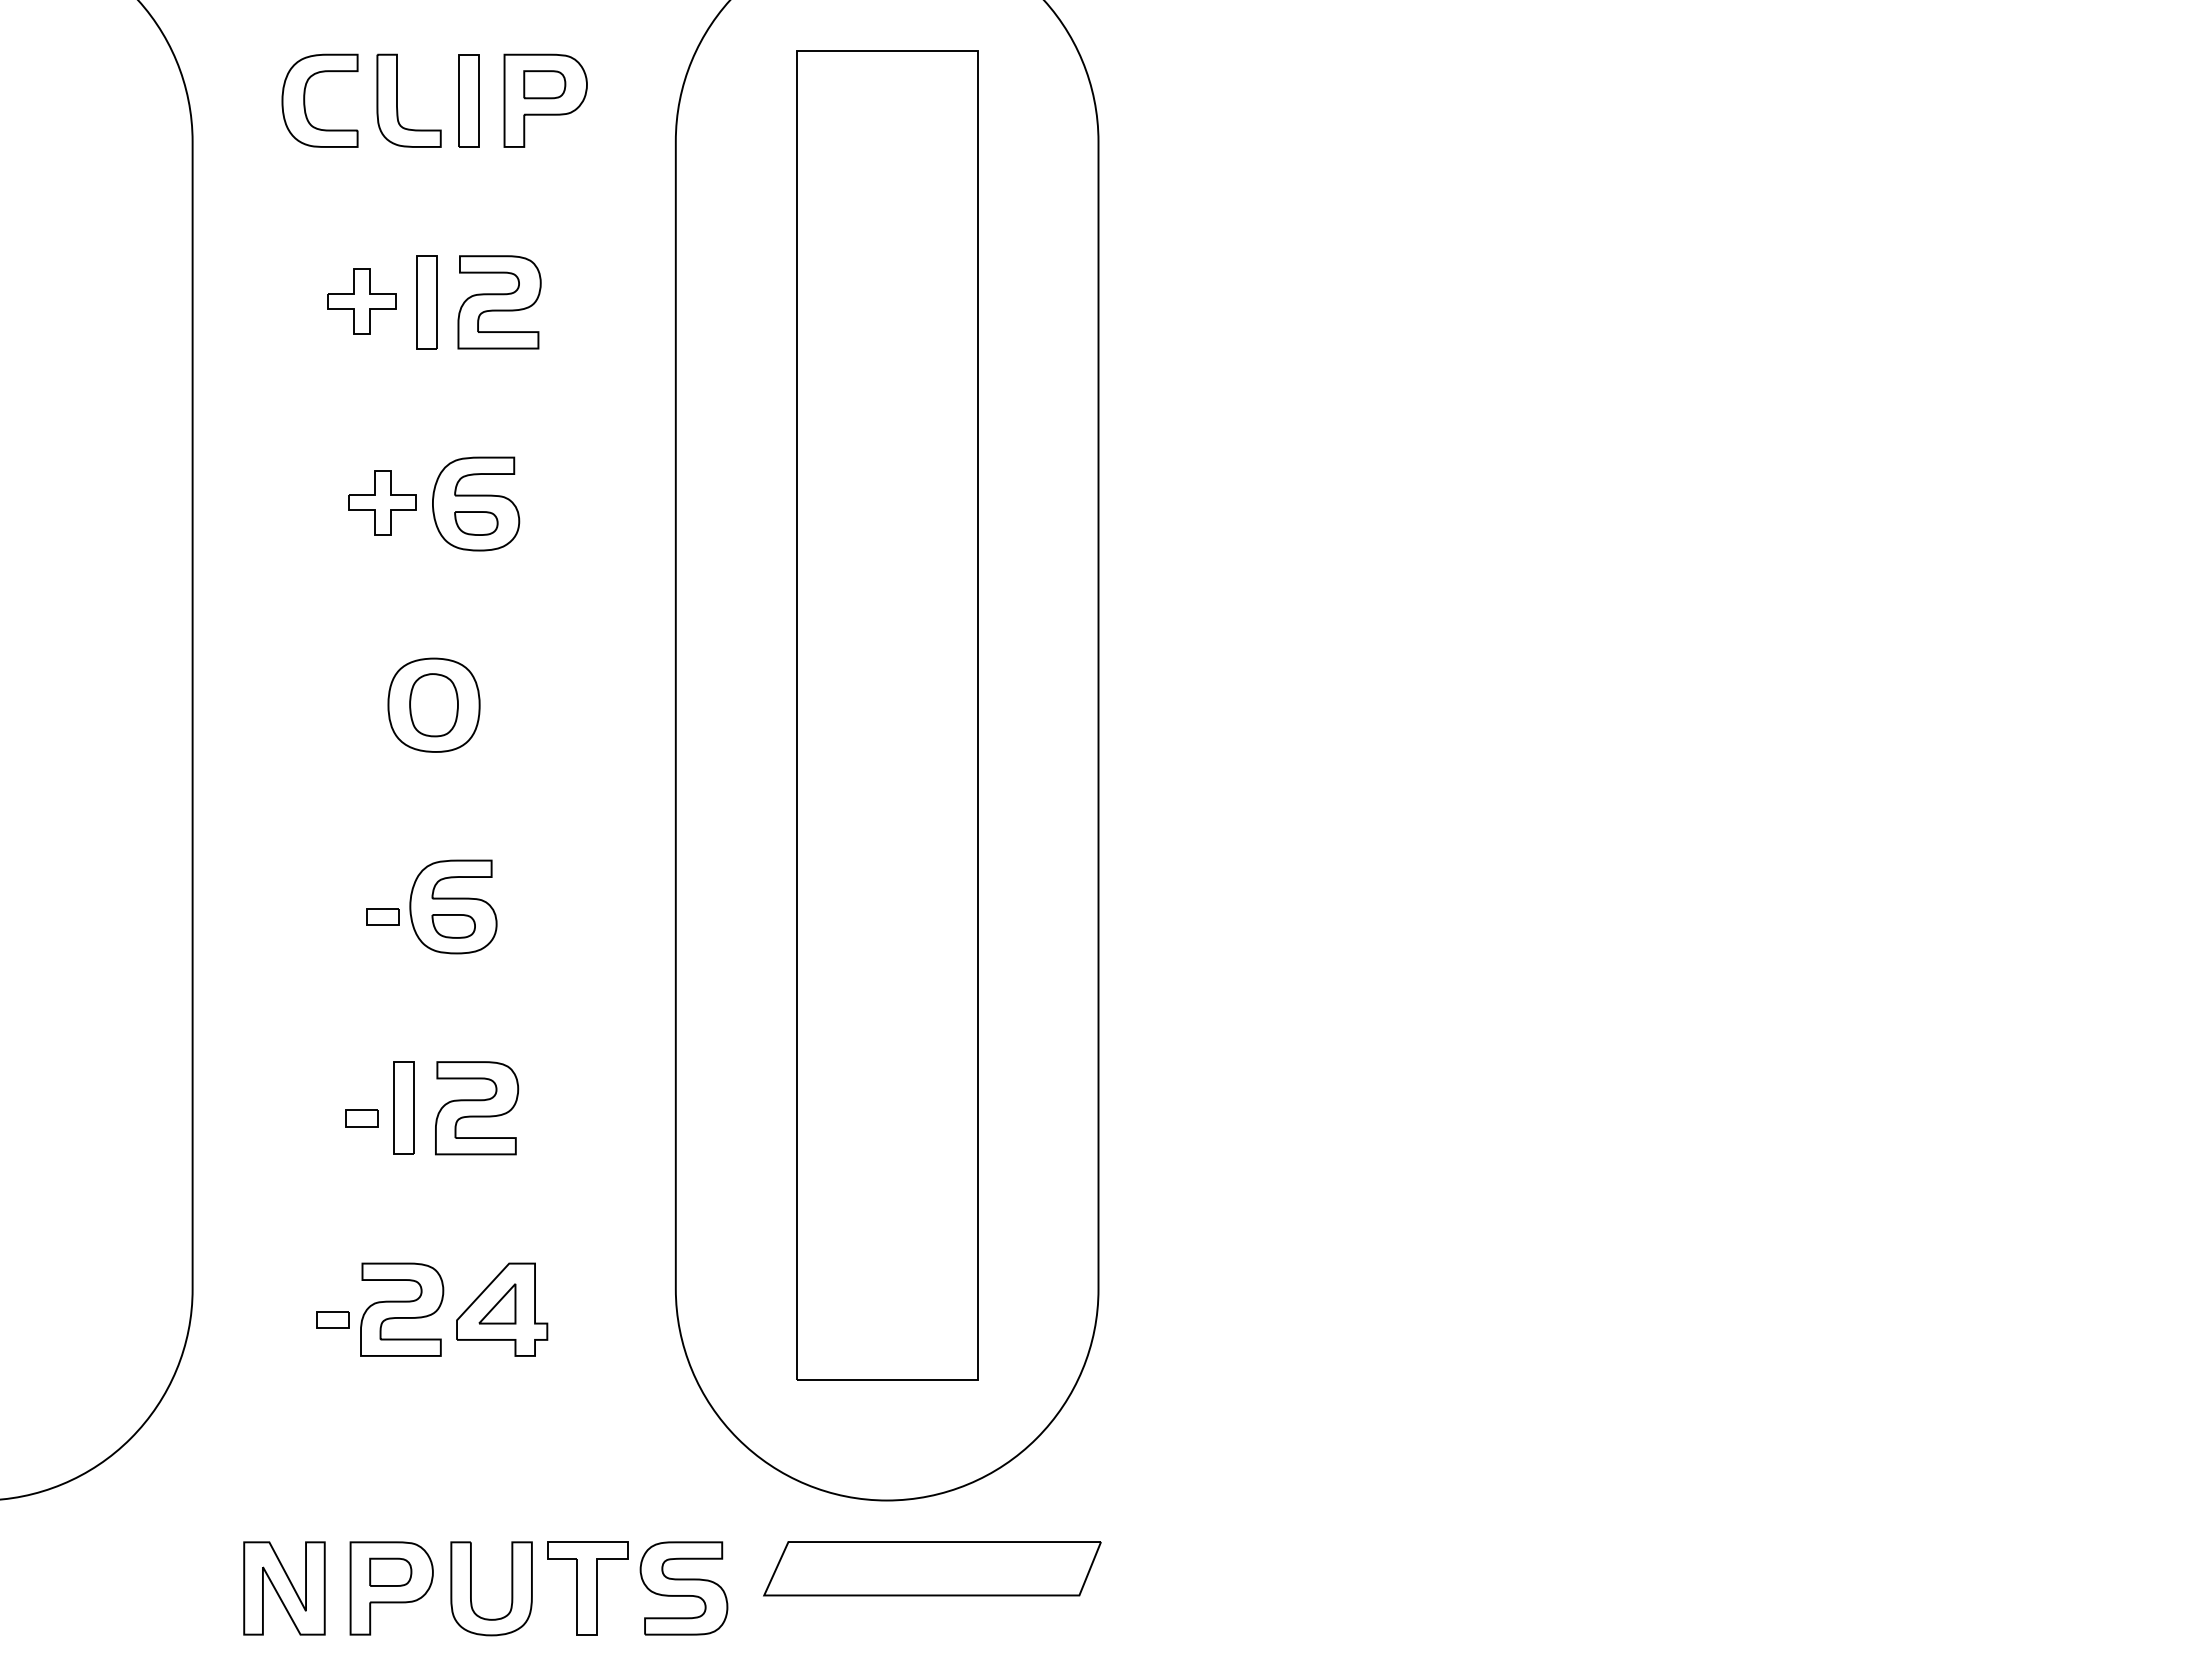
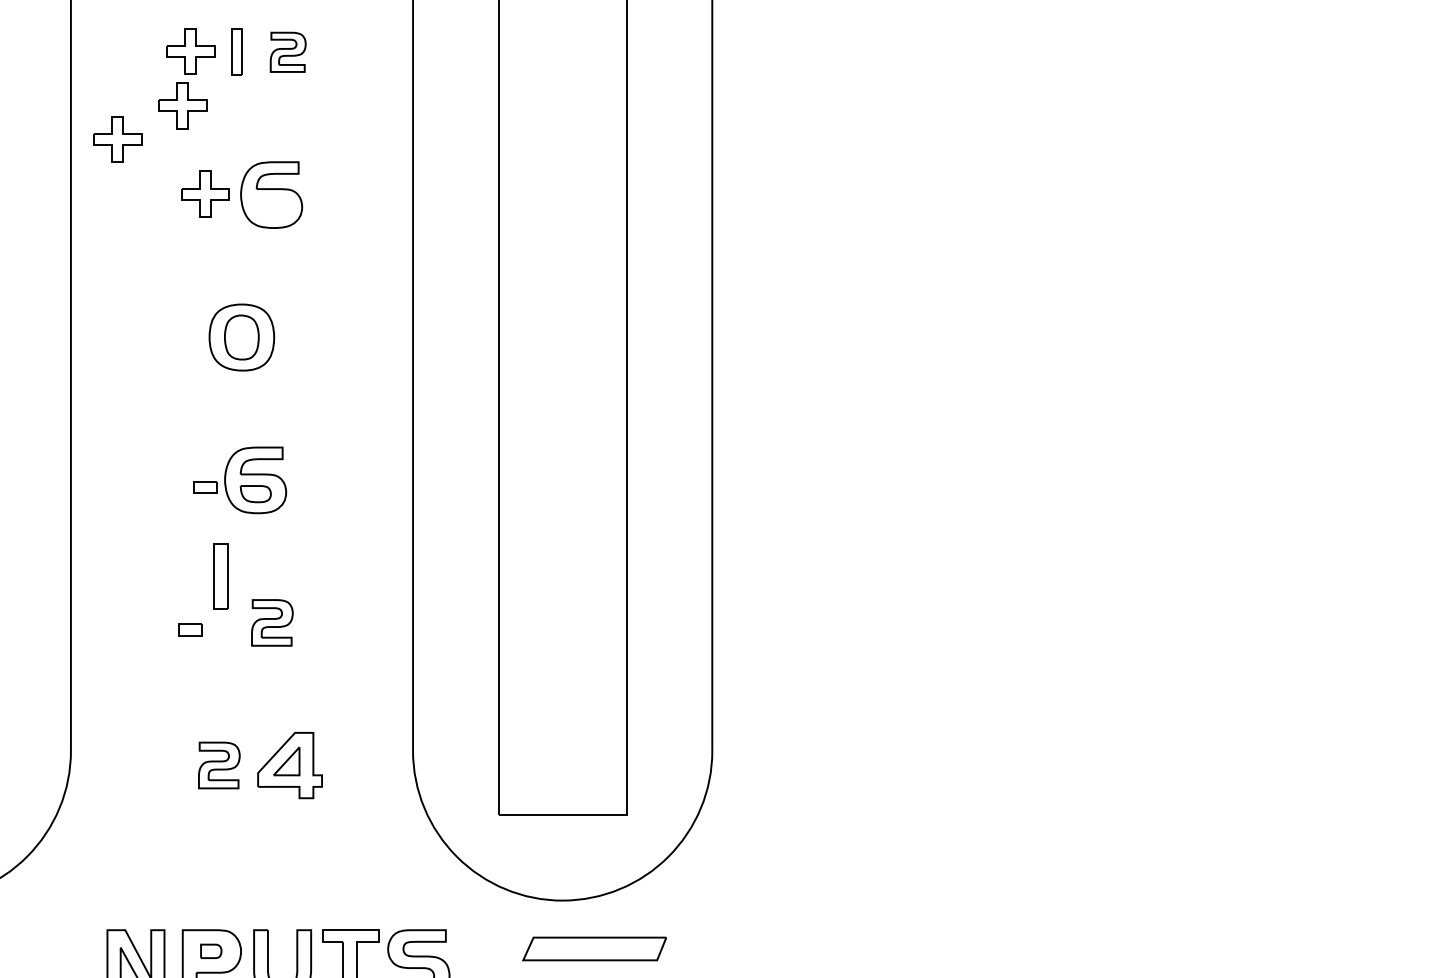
part: (426, 302) -> (236, 52), size x0.7
part: (499, 302) -> (288, 52), size x0.6
part: (350, 377) -> (182, 105), added
part: (258, 425) -> (117, 139), added
part: (476, 523) -> (271, 208), removed
part: (403, 1107) -> (220, 575), moved
part: (477, 1108) -> (272, 623), size x0.7
part: (402, 1309) -> (219, 765), size x0.7
part: (332, 1319) -> (169, 772), removed
part: (932, 1568) -> (594, 948), size x0.6
part: (390, 1571) -> (211, 950), size x0.7

